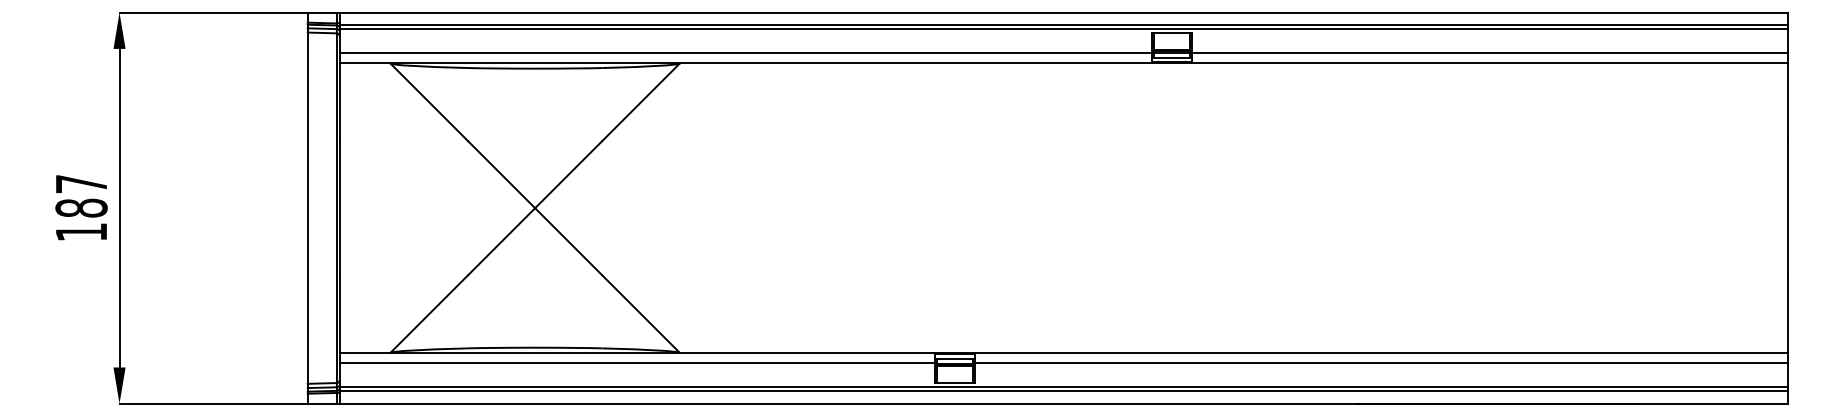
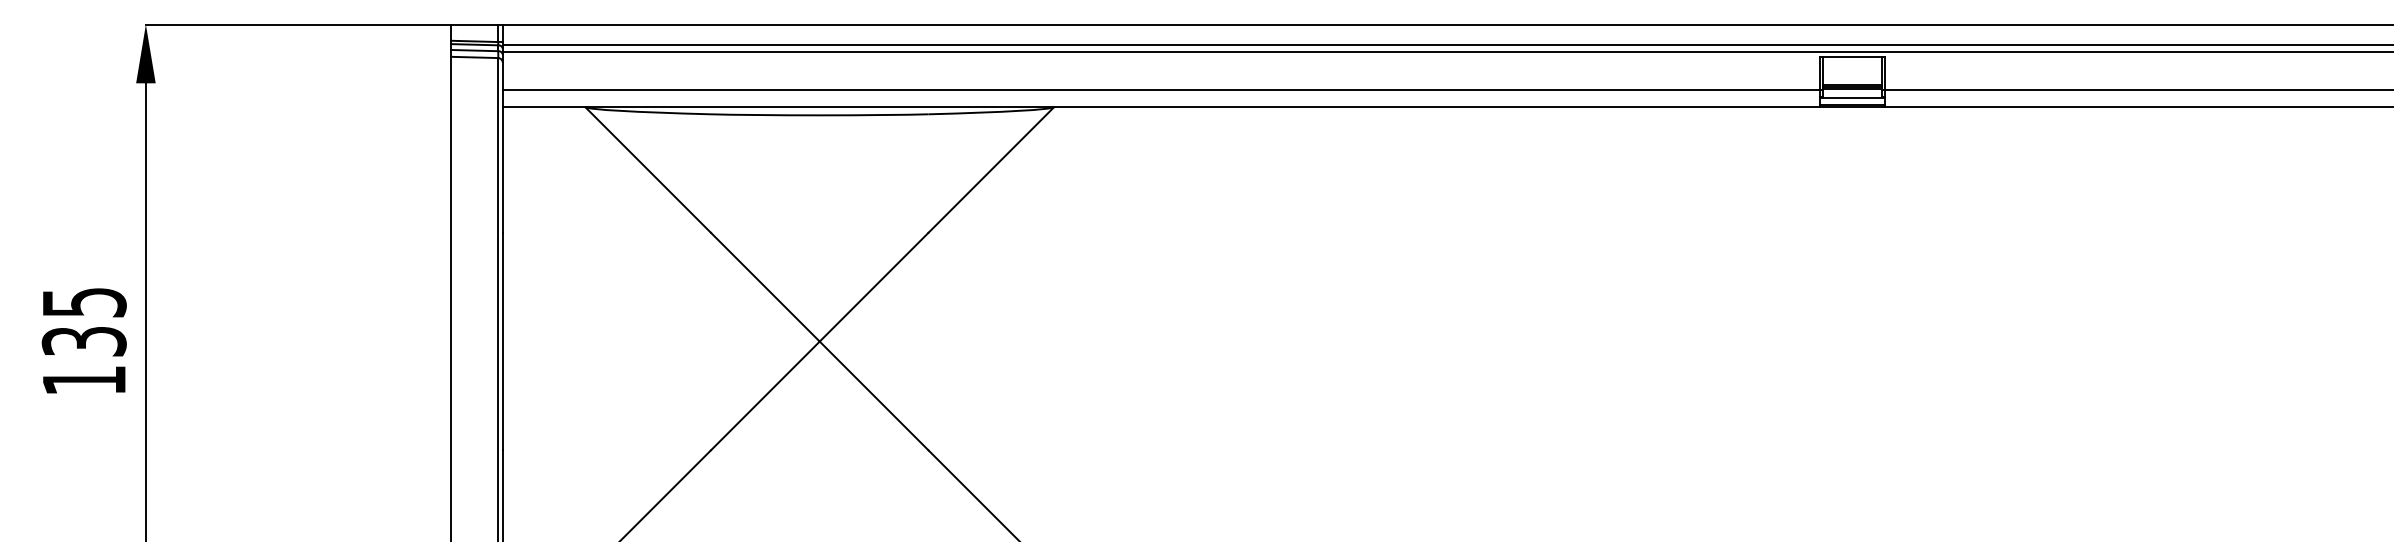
text: (81, 196) -> (84, 322), 187 -> 135

